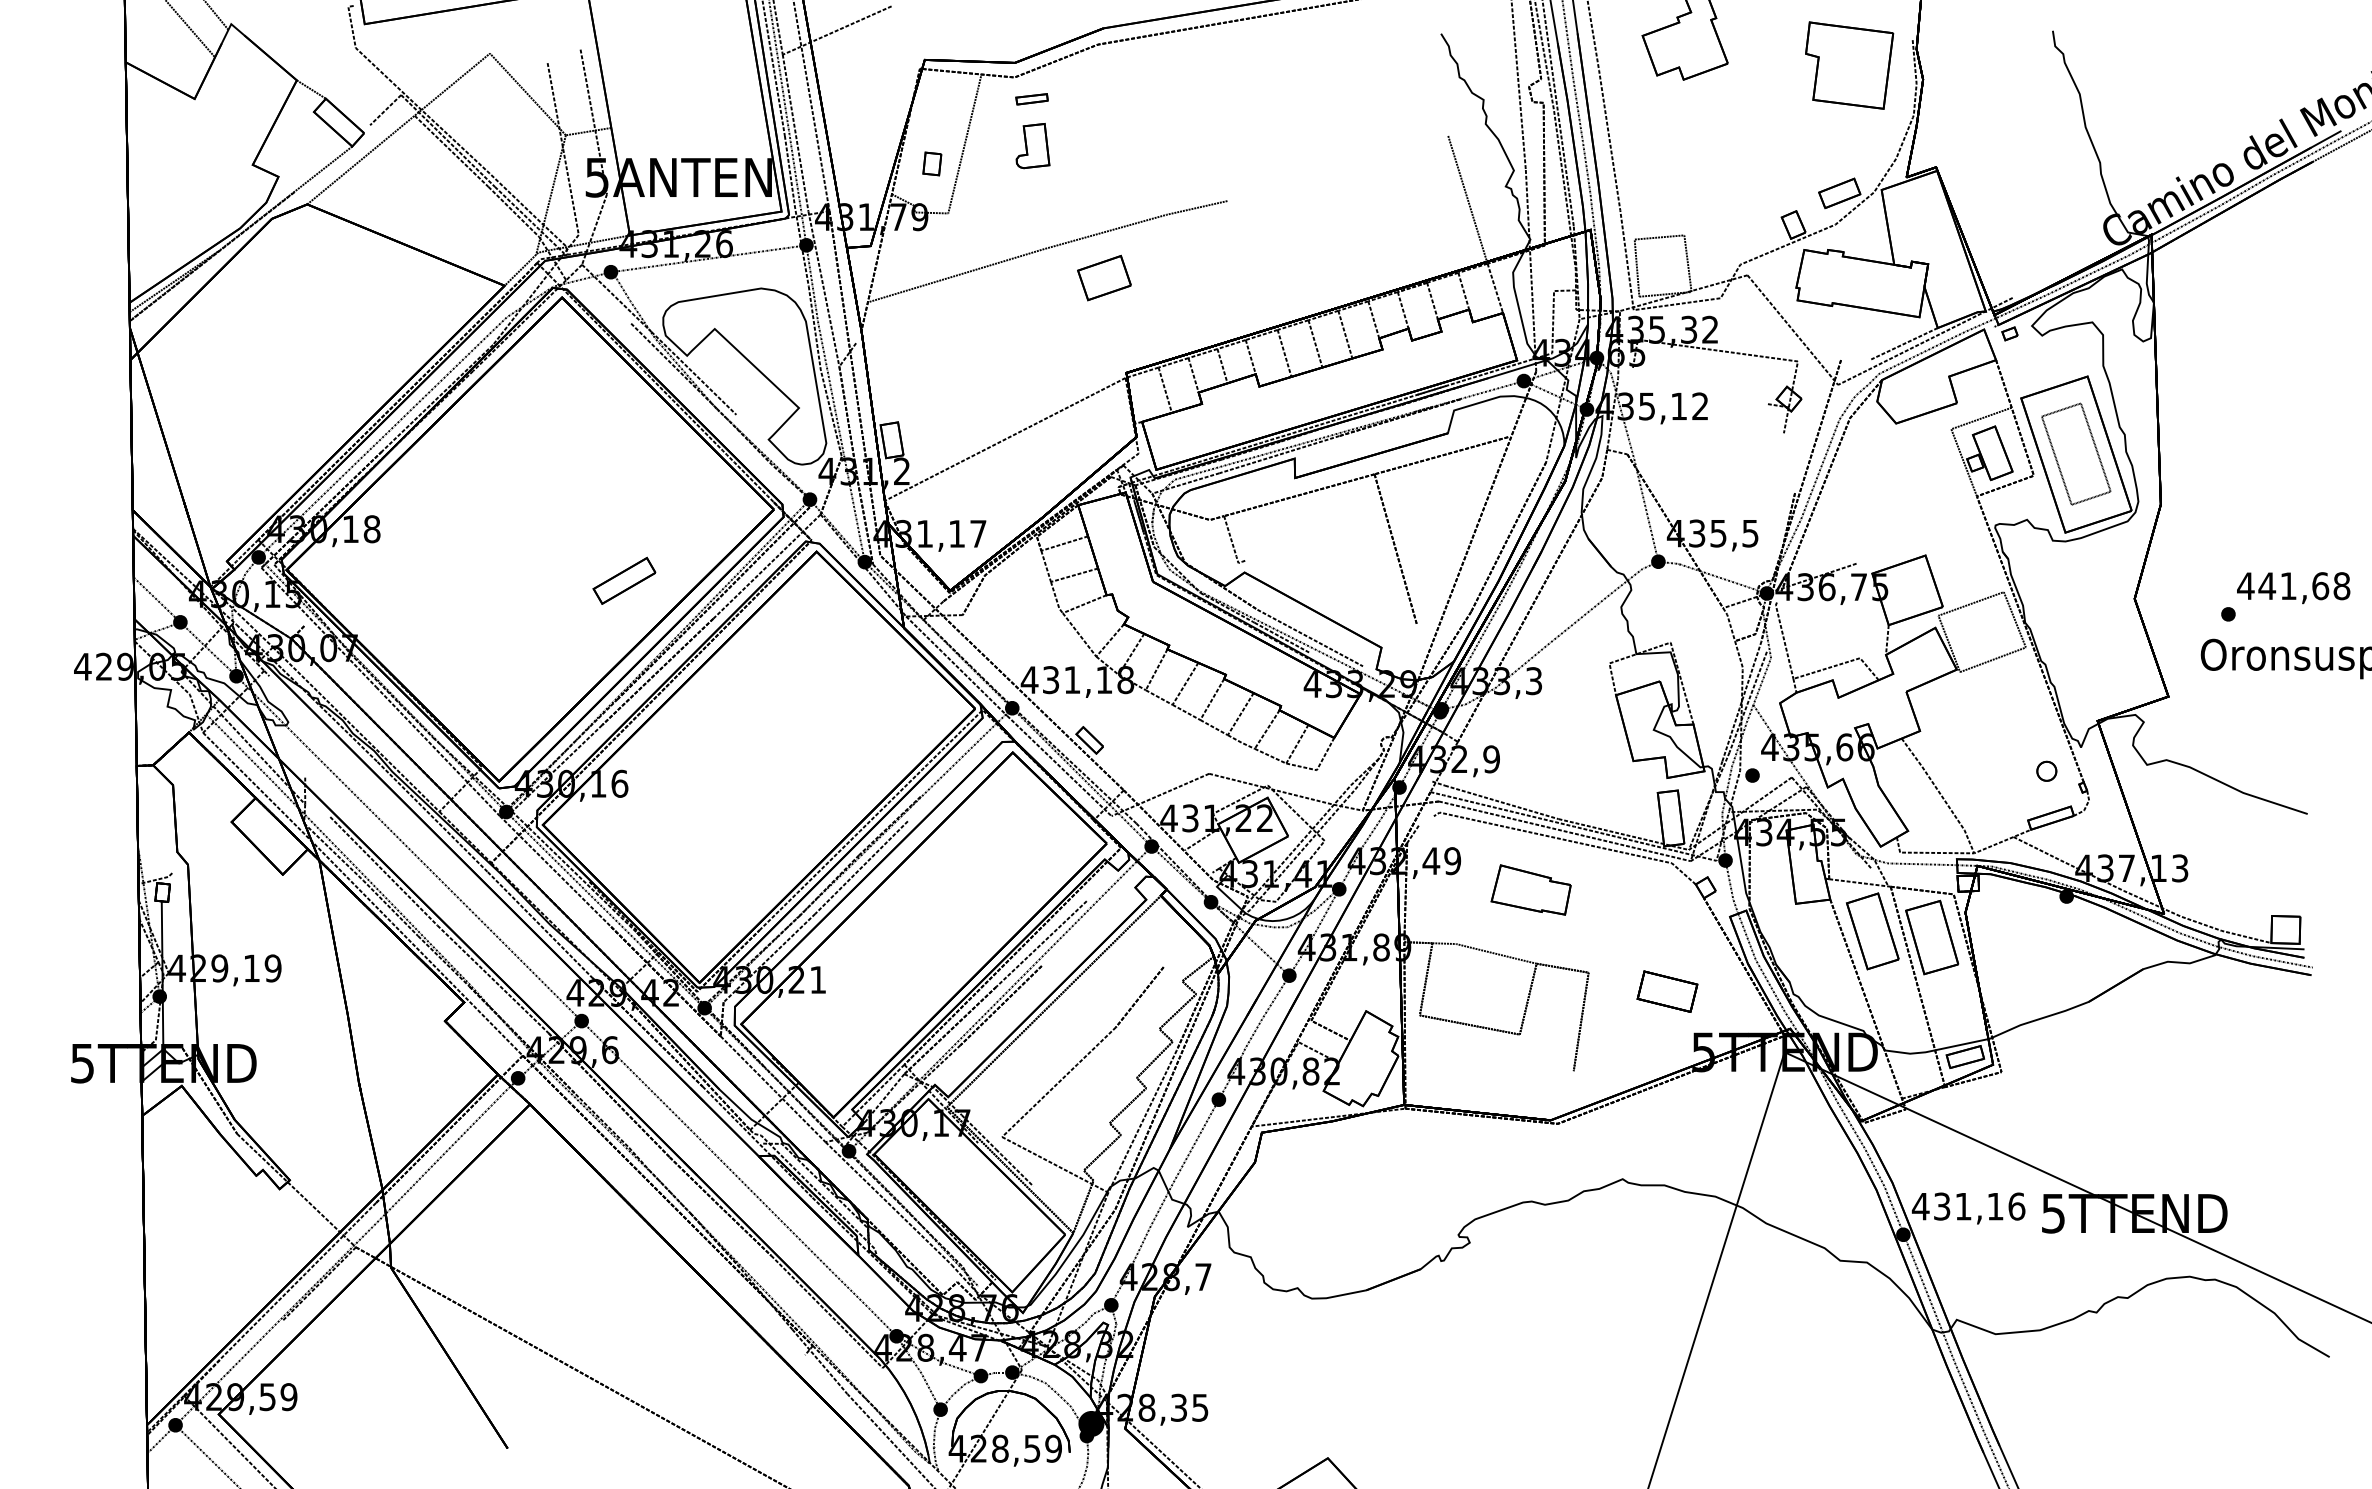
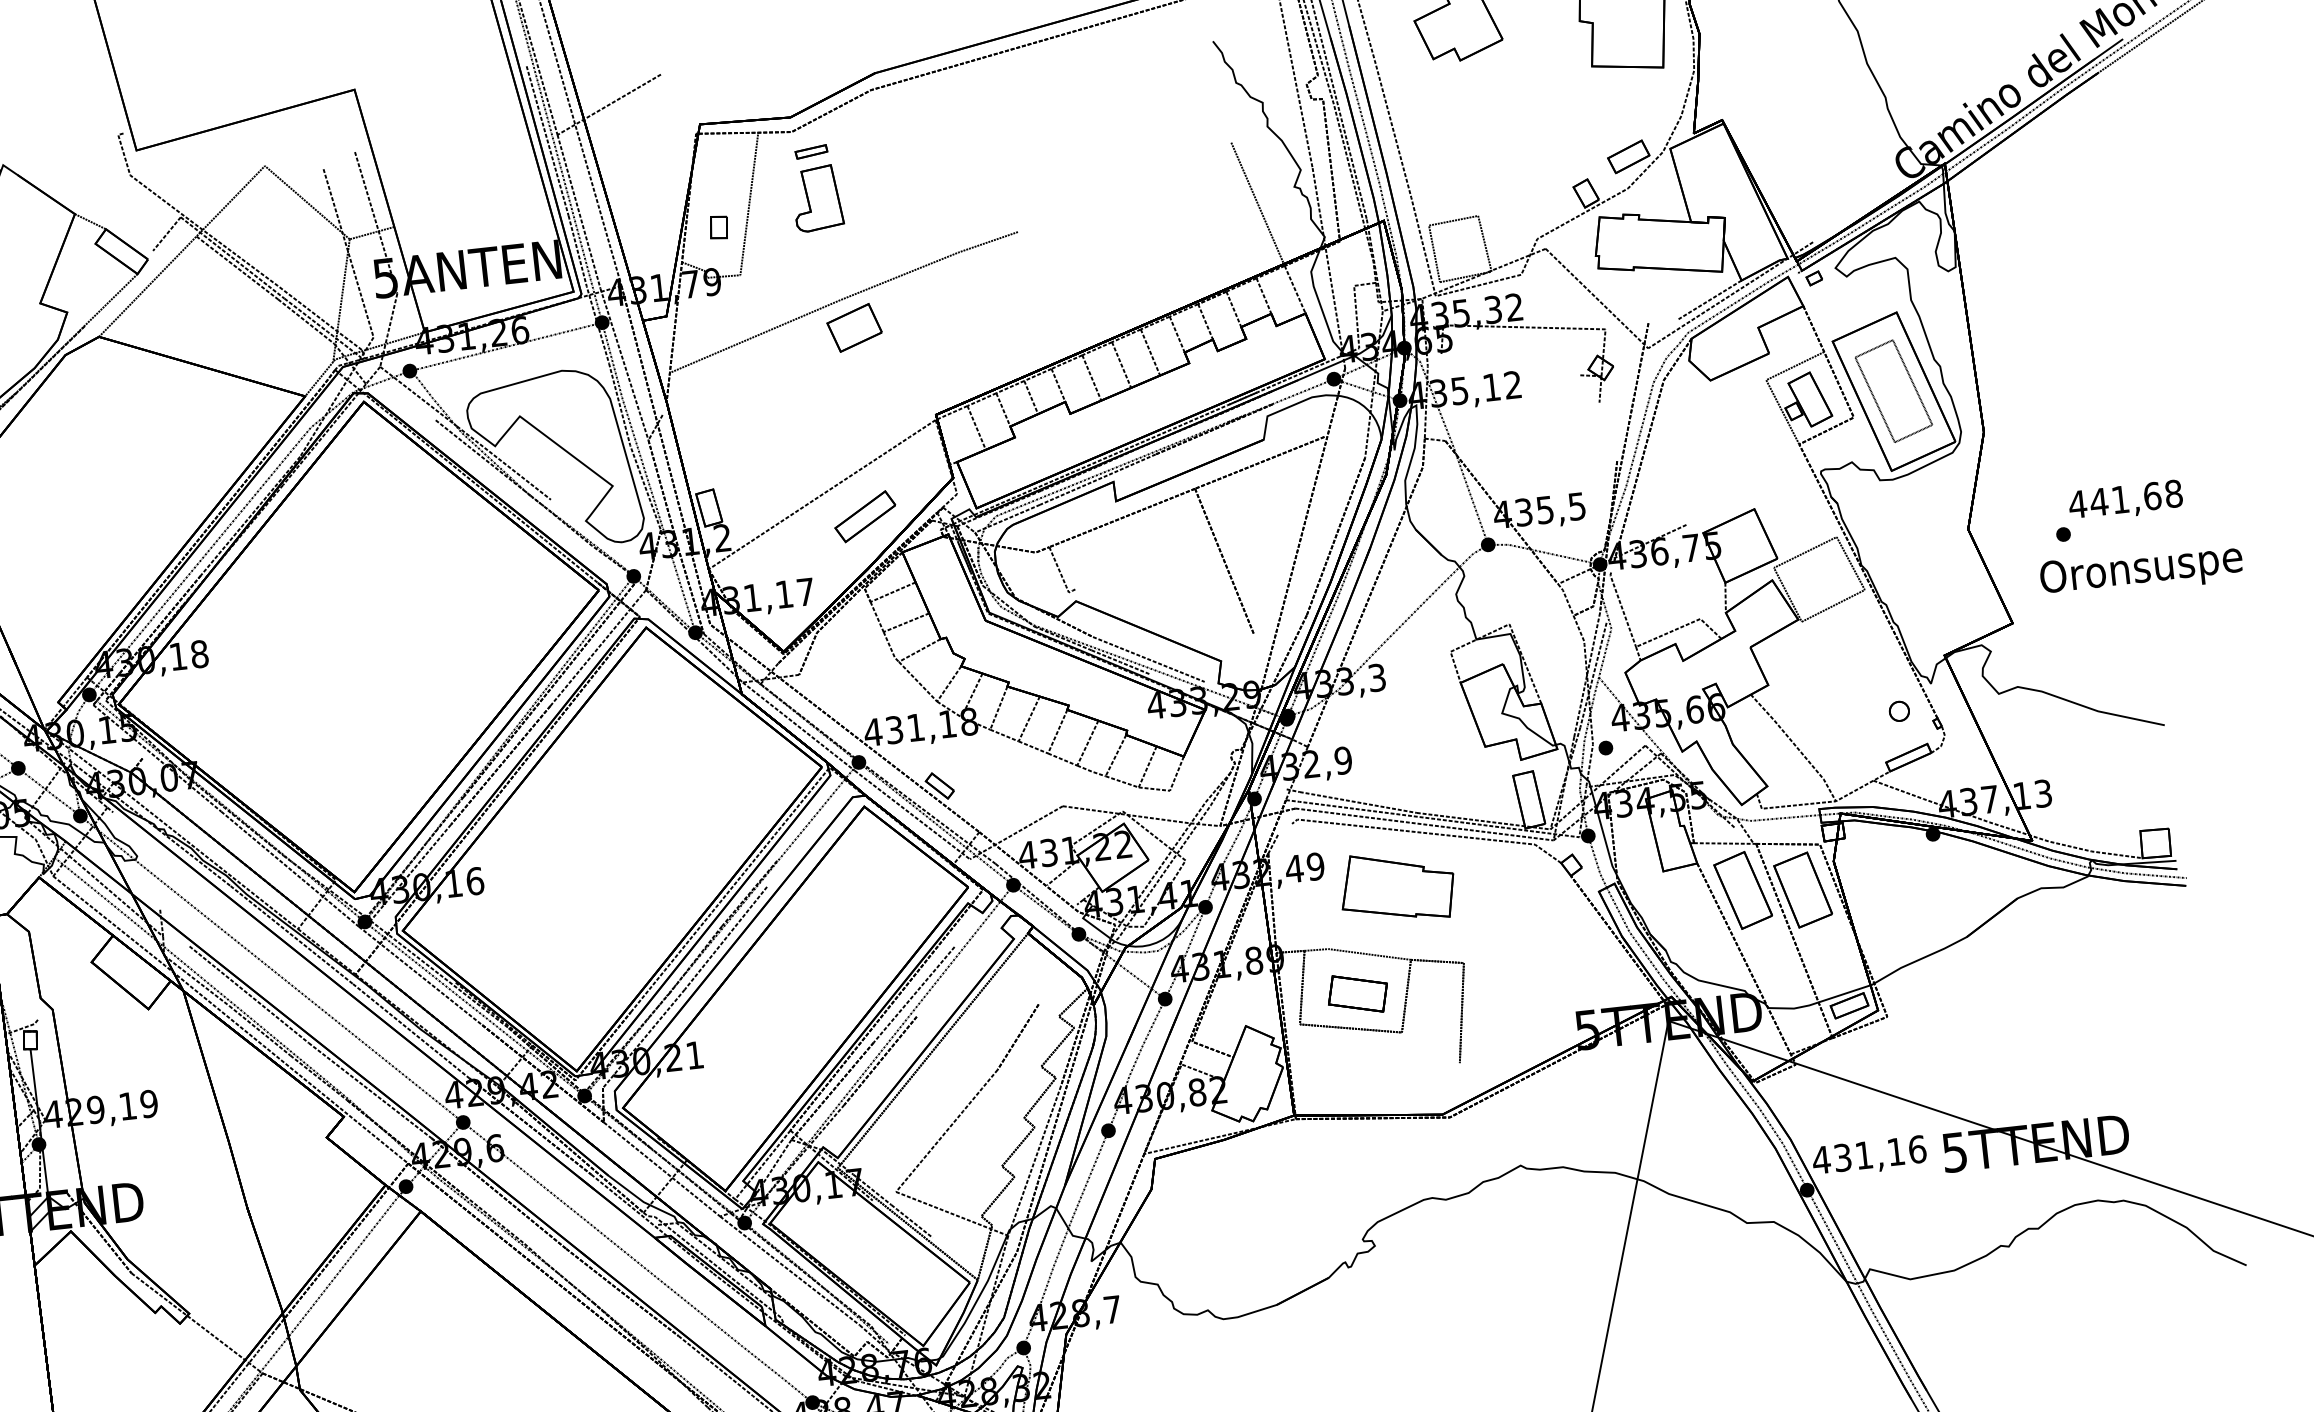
part: (1032, 145) -> (817, 198), size x1.43
part: (1104, 277) -> (854, 327), moved
part: (624, 580) -> (865, 516), moved
part: (1530, 889) -> (1396, 886), size x1.43
part: (1667, 991) -> (1357, 993), moved

